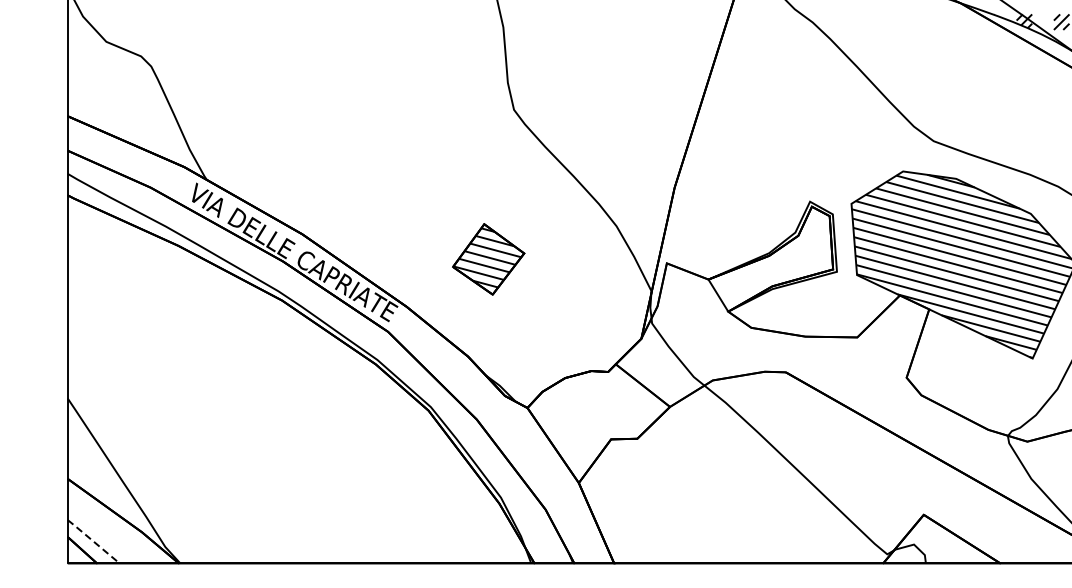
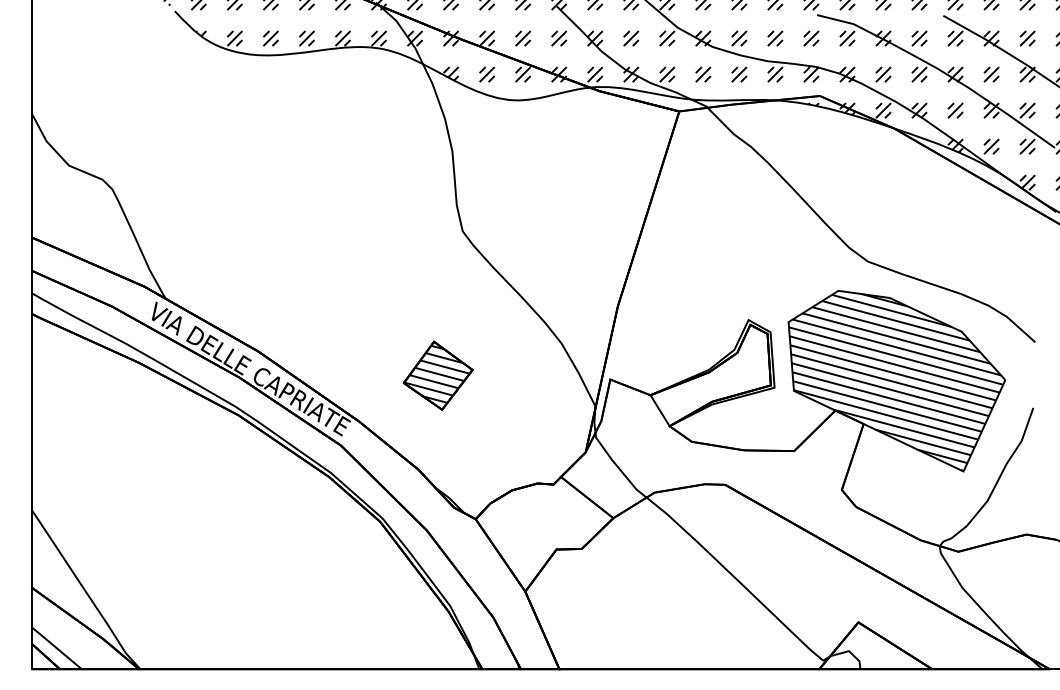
line: (94, 541) -> (57, 648), dashed -> solid

